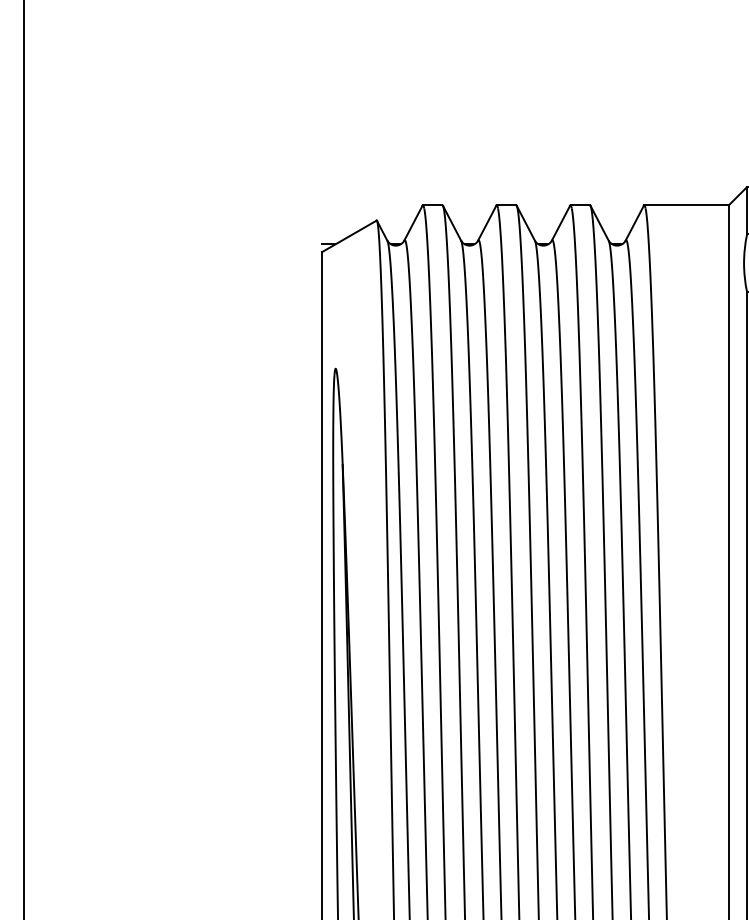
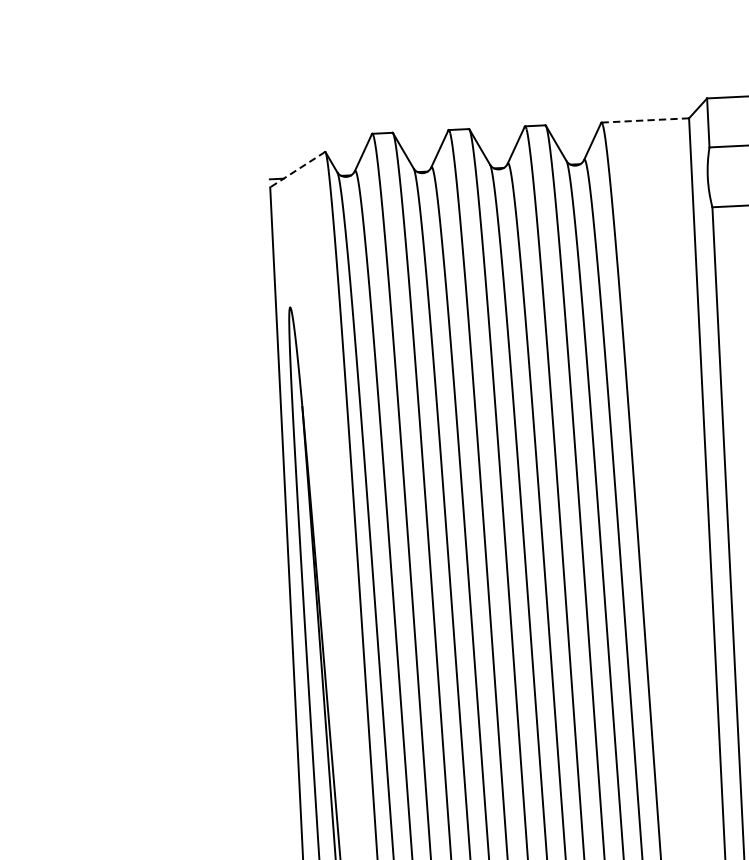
line: (686, 205) -> (645, 120), solid -> dashed
line: (349, 236) -> (297, 169), solid -> dashed

